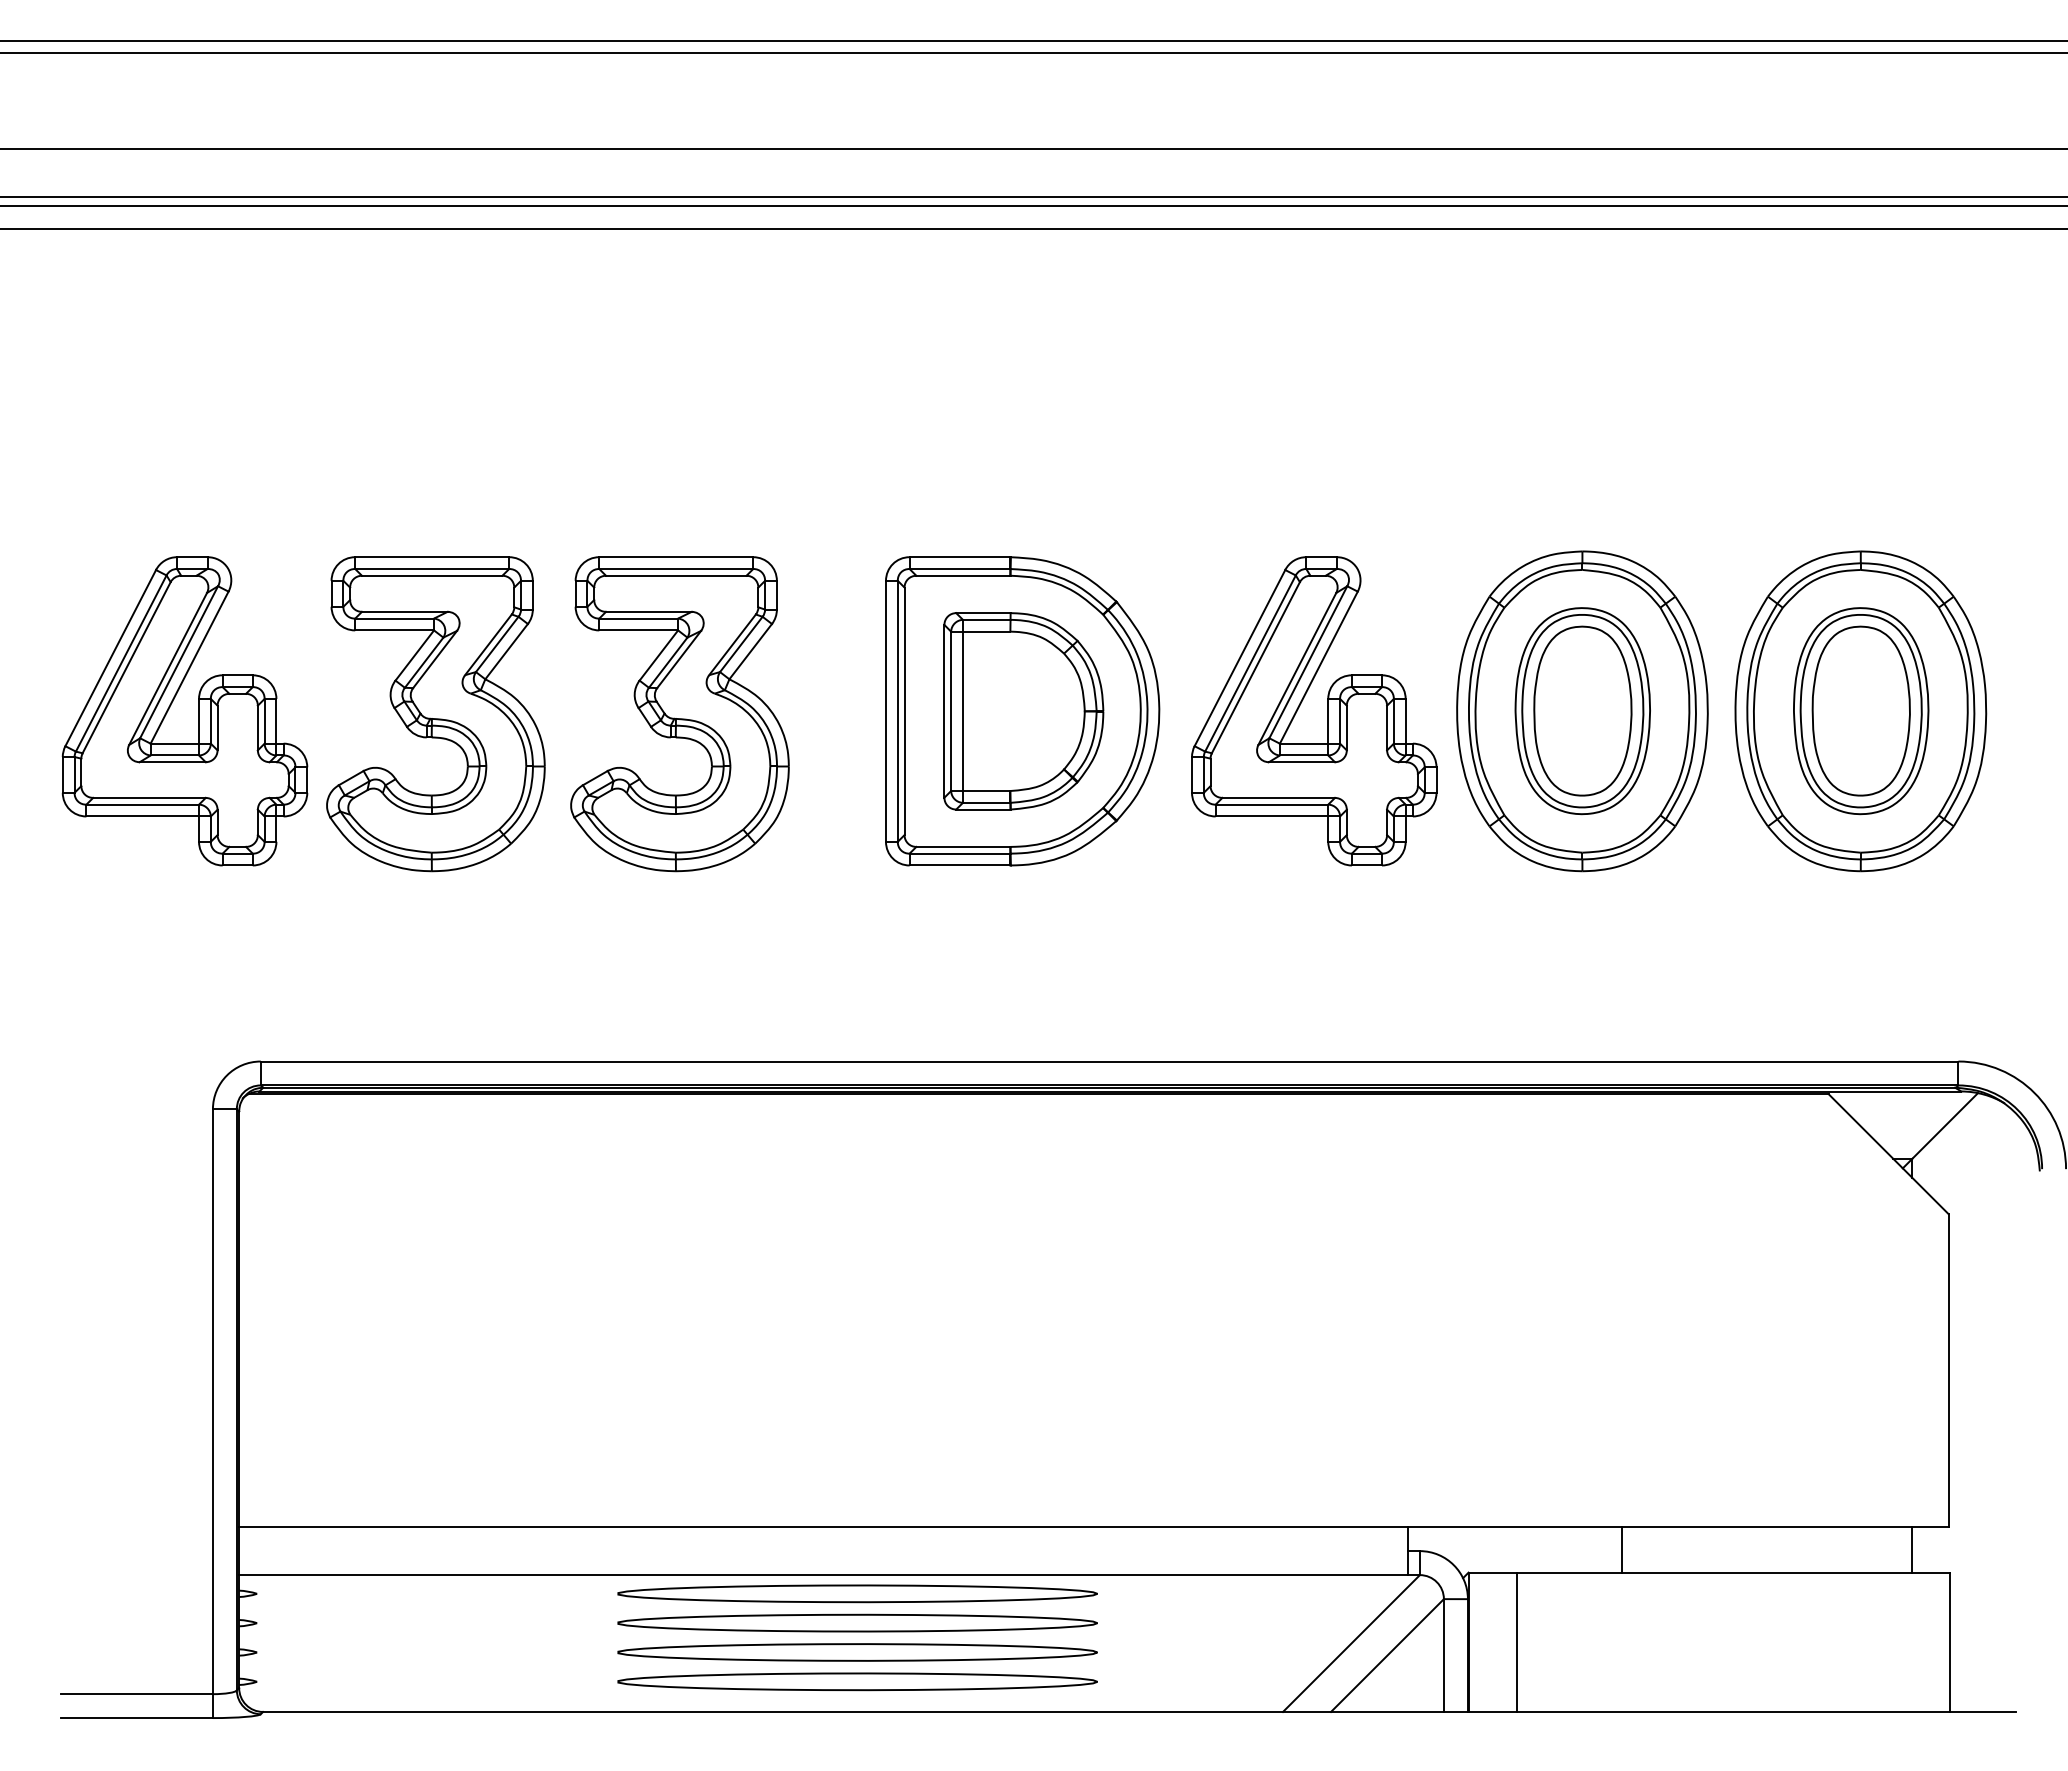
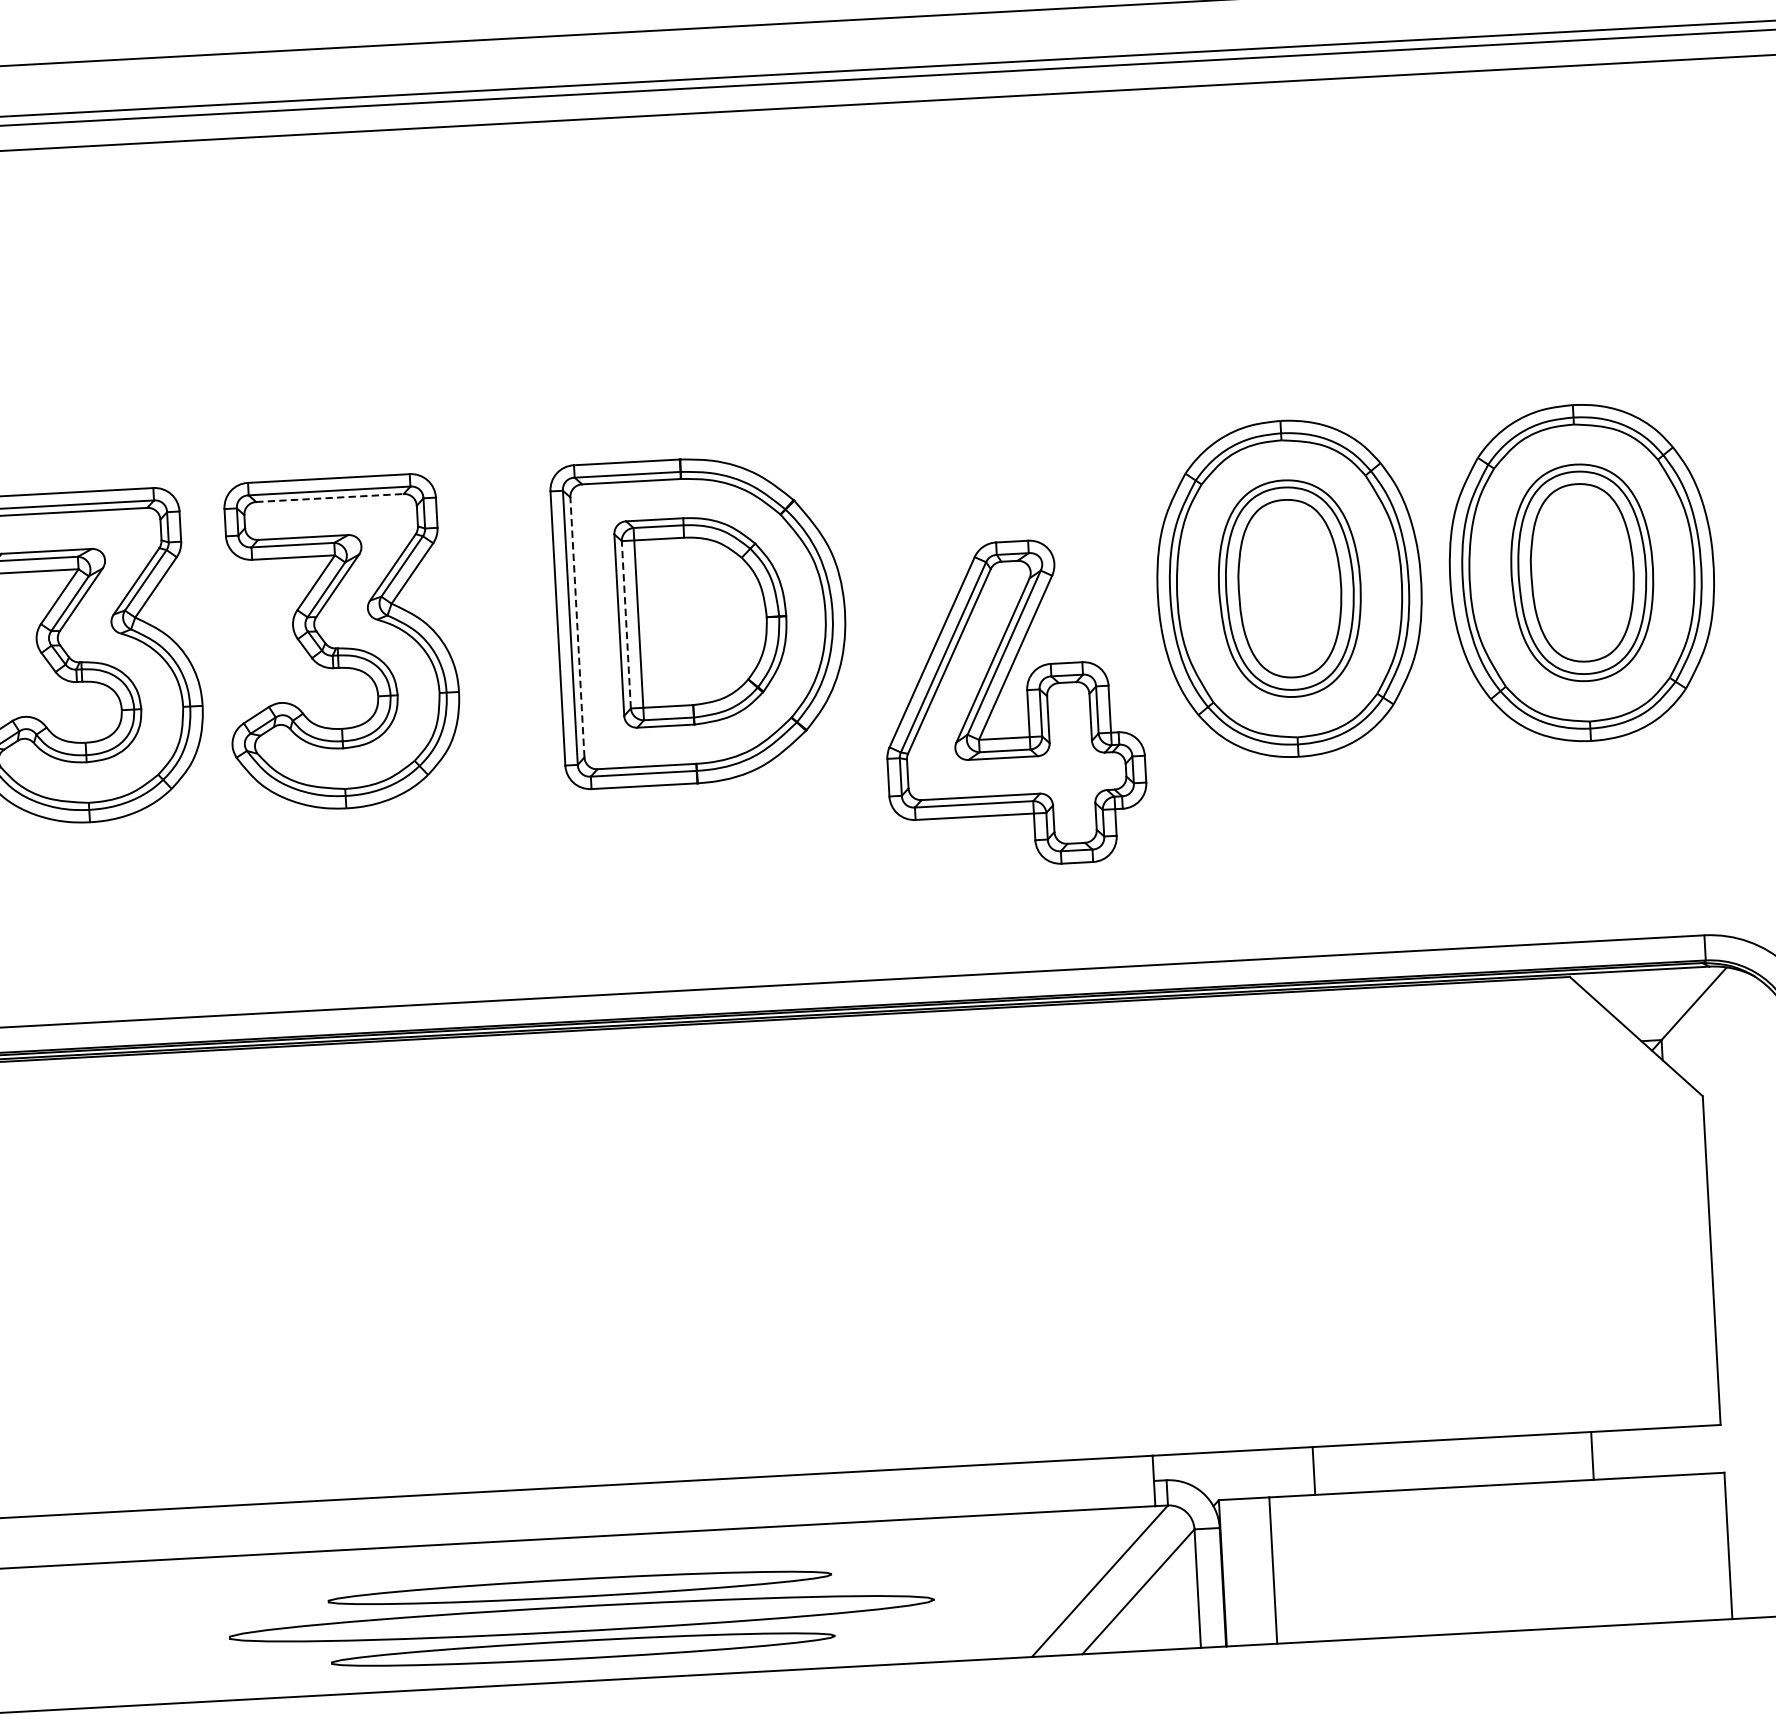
line: (676, 575) -> (330, 497), solid -> dashed
line: (904, 711) -> (577, 627), solid -> dashed
line: (951, 711) -> (626, 624), solid -> dashed
part: (1327, 711) -> (1027, 703), moved
line: (1622, 1549) -> (1314, 1470), moved
line: (1912, 1549) -> (1592, 1455), moved
part: (857, 1593) -> (578, 1556), removed
part: (857, 1652) -> (581, 1618), size x1.4

